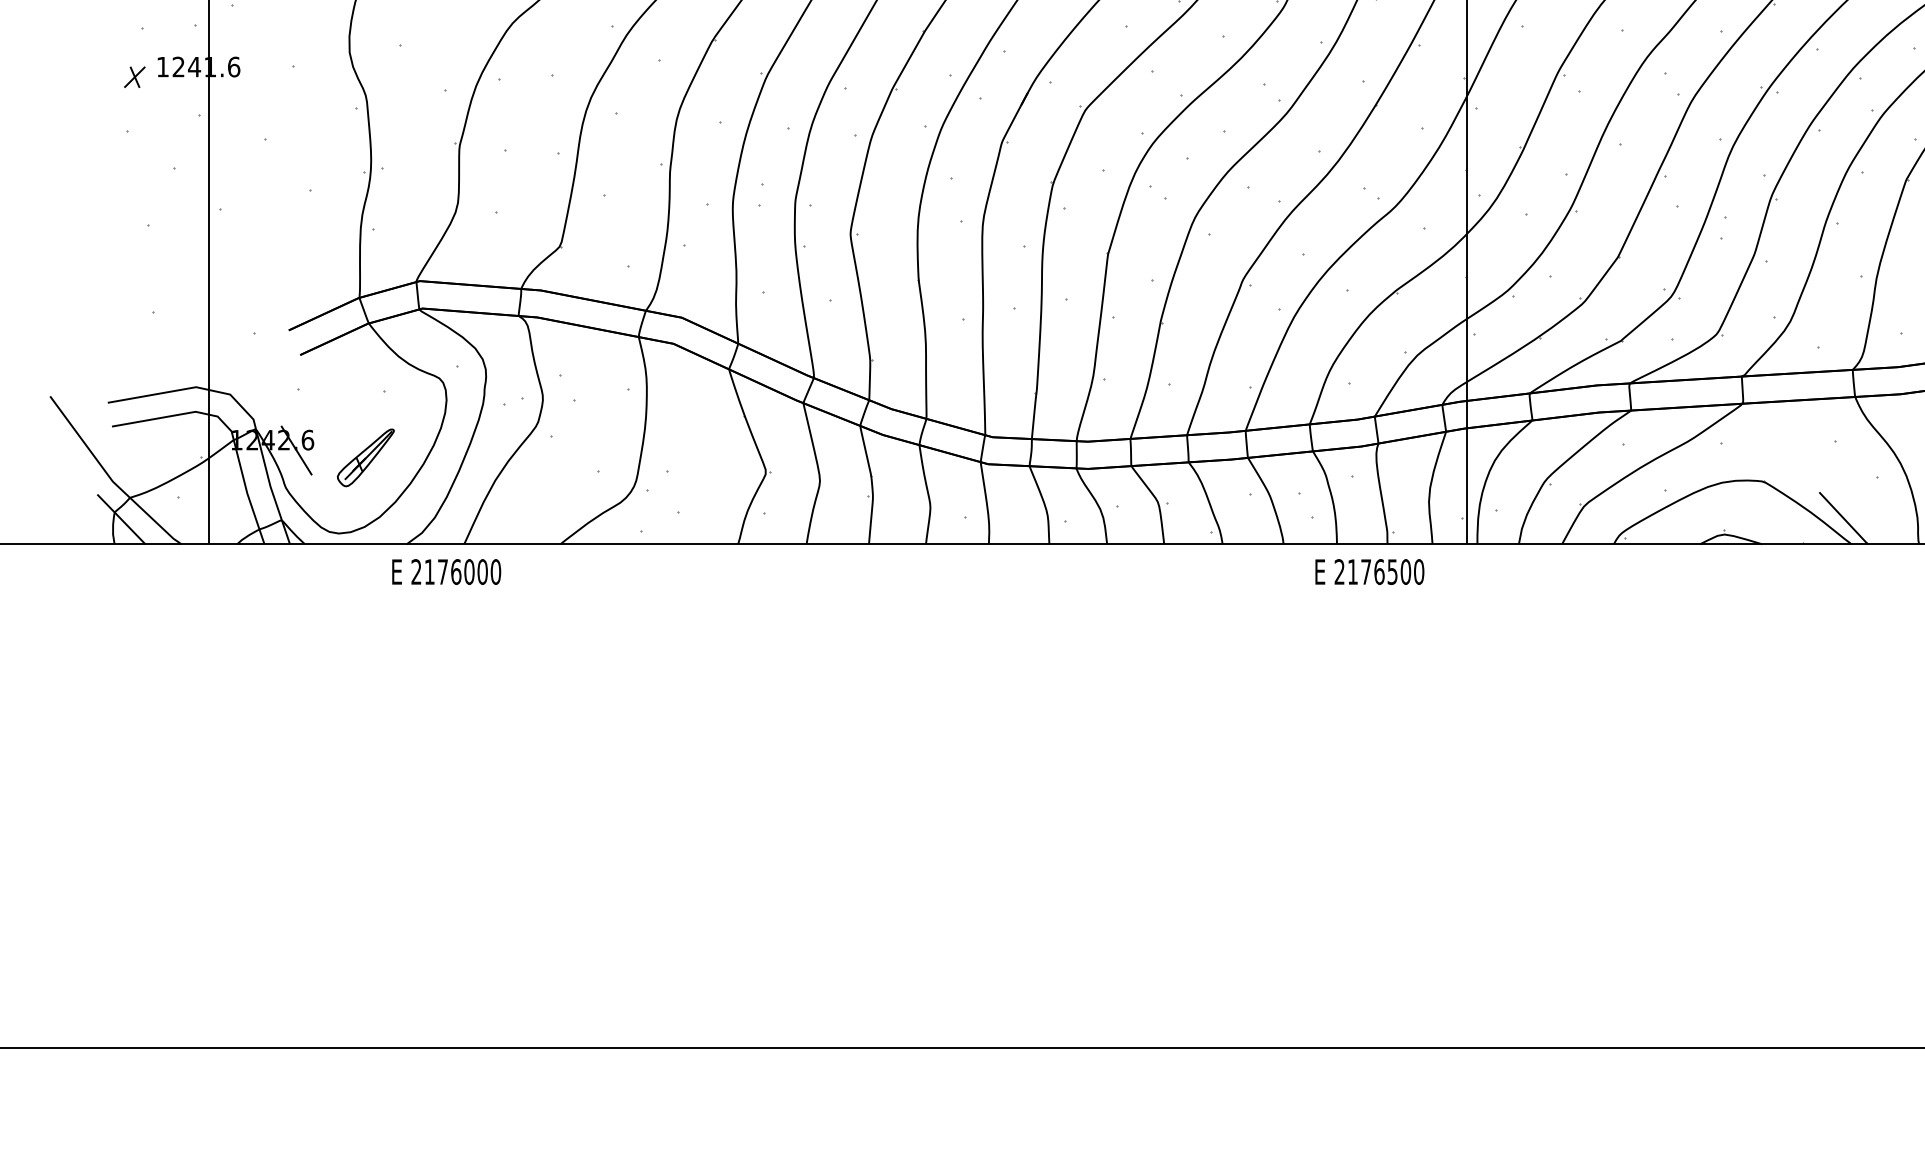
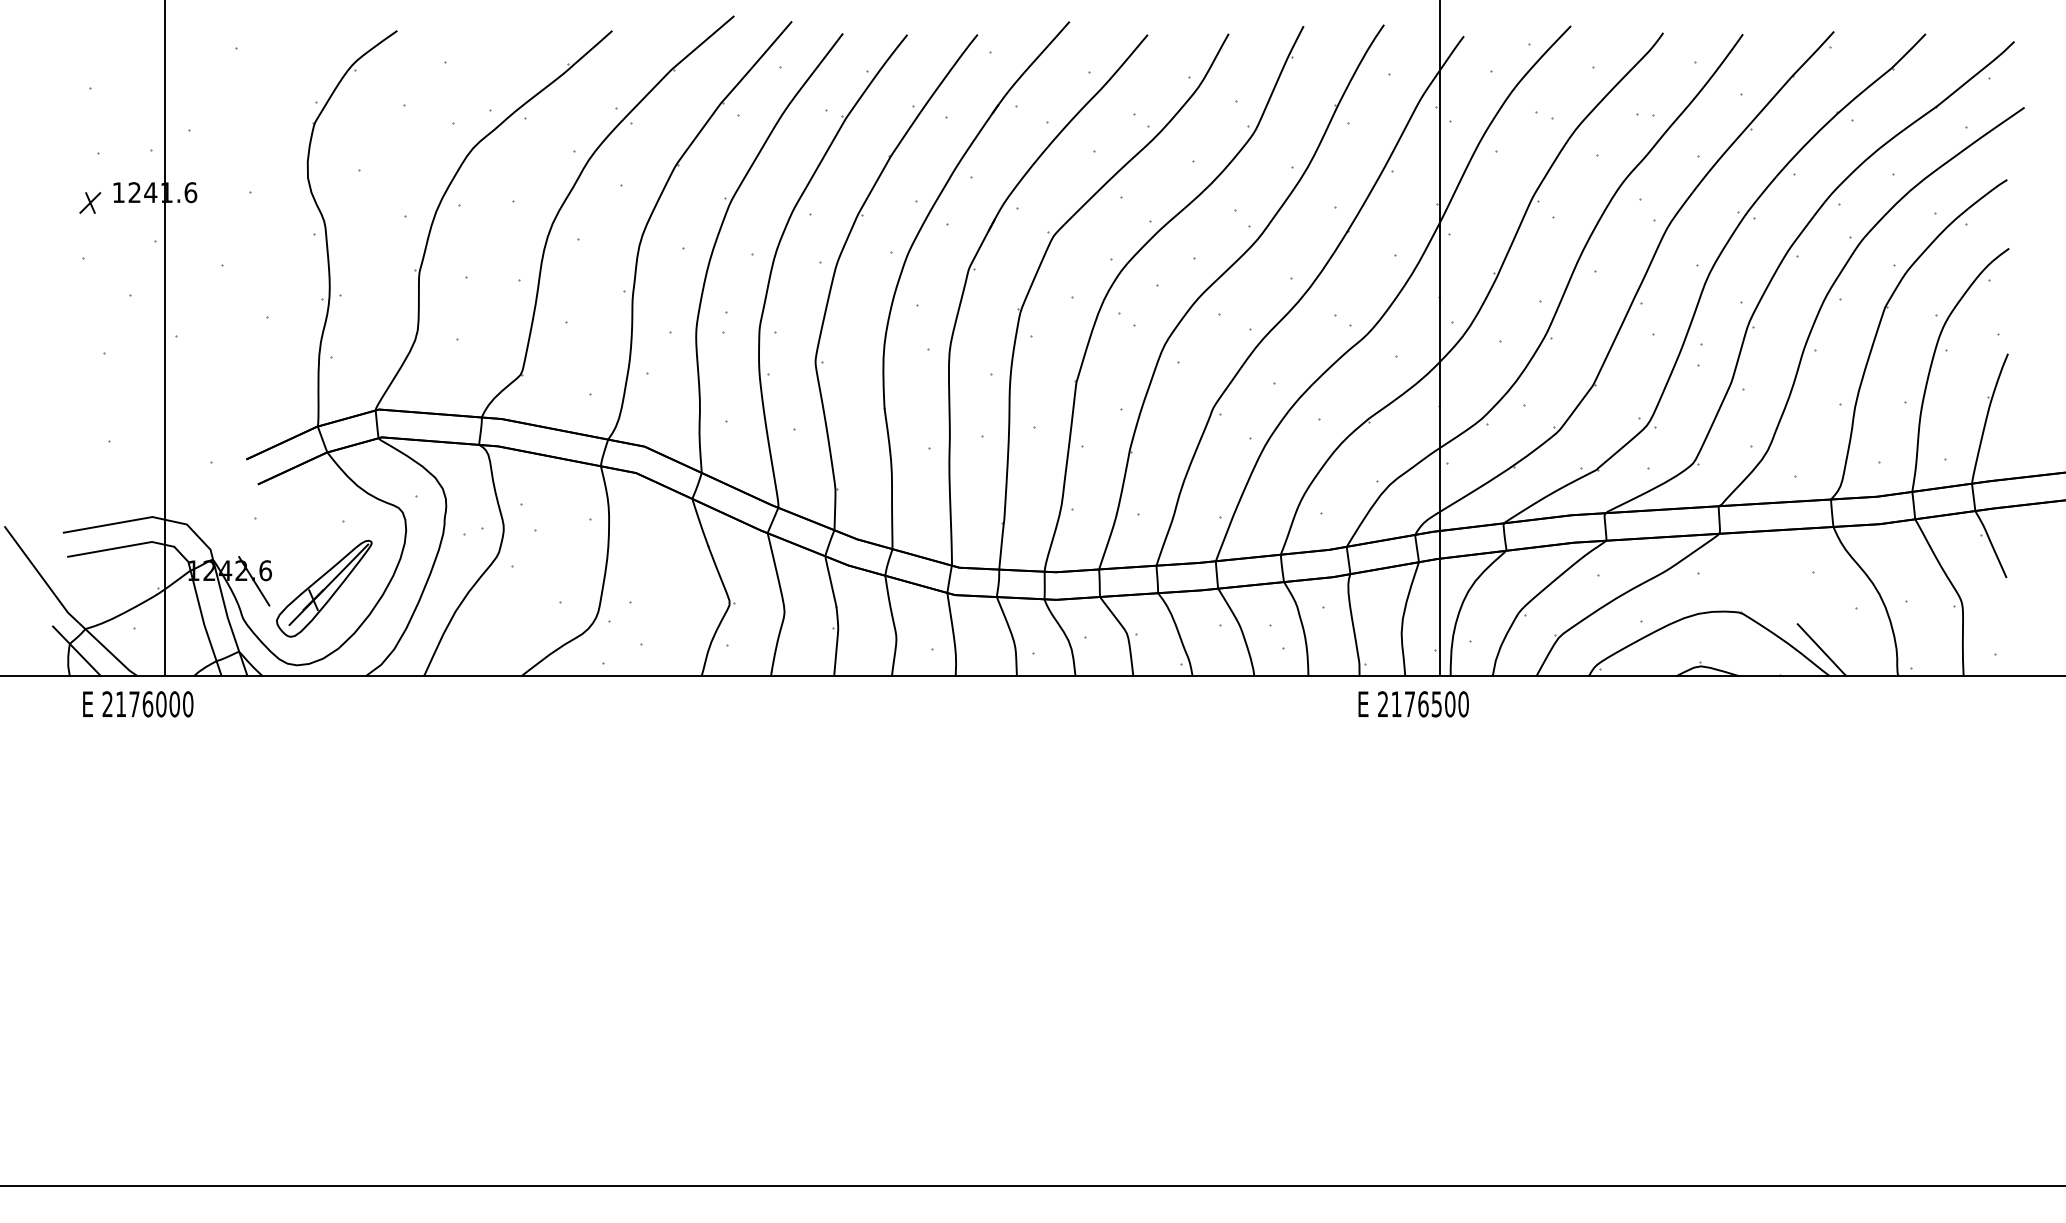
part: (365, 457) -> (324, 588), size x1.67
text: (446, 572) -> (138, 704), moved
text: (1369, 572) -> (1413, 704), moved

